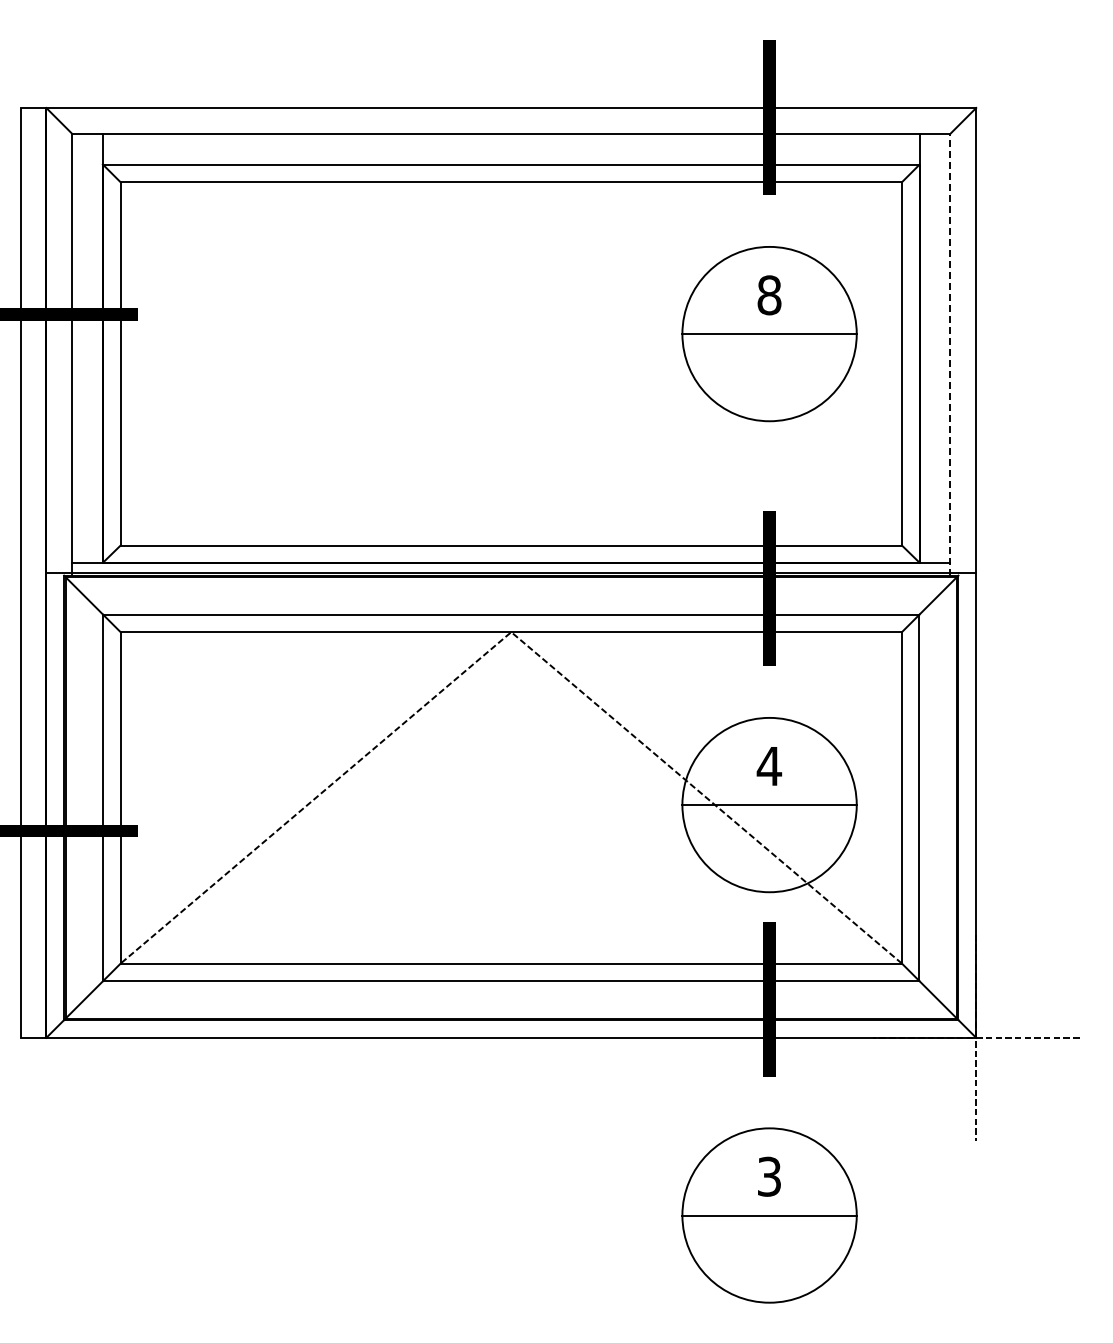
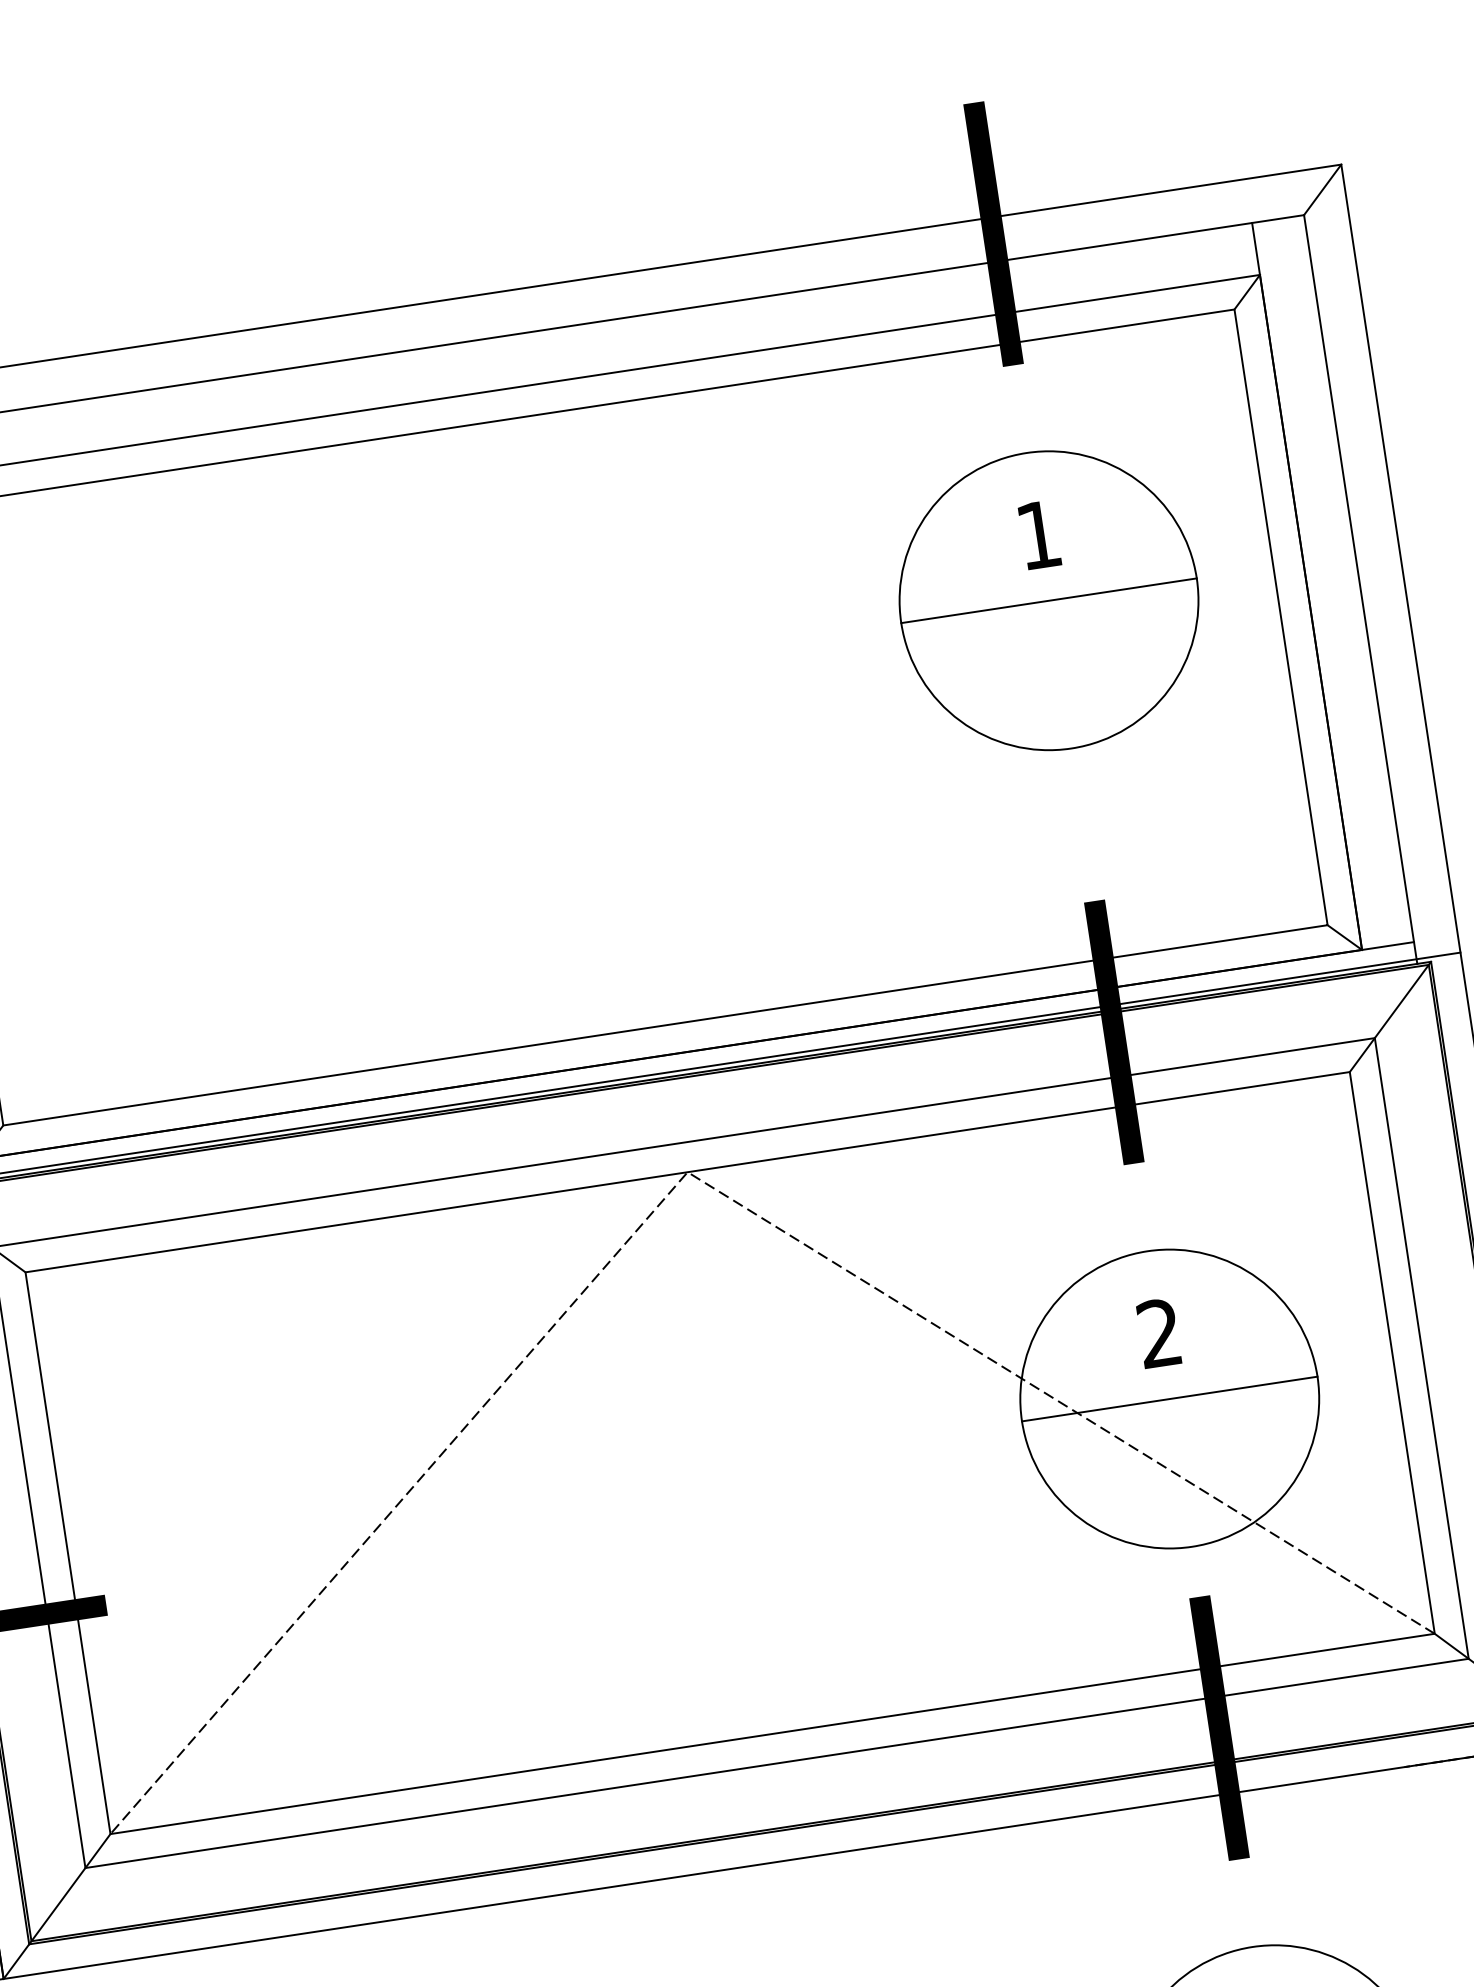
text: (769, 295) -> (1039, 535), 8 -> 1
line: (950, 354) -> (1360, 588), dashed -> solid
text: (769, 765) -> (1159, 1331), 4 -> 2

